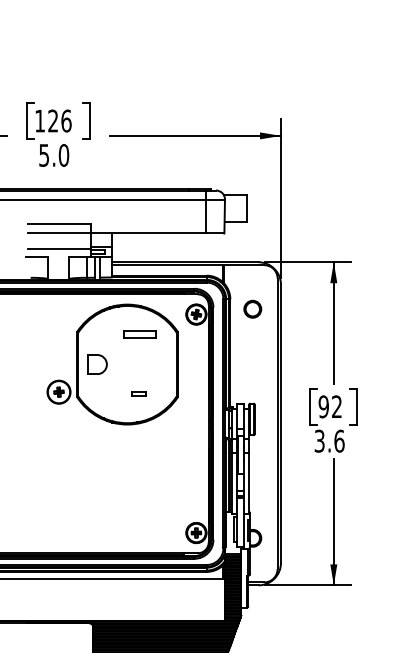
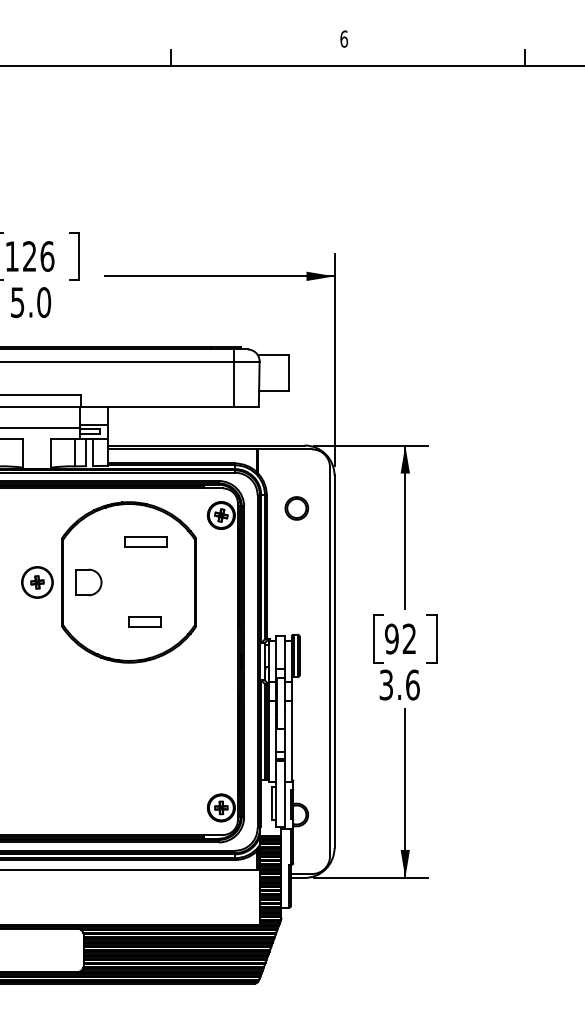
part: (59, 392) -> (37, 582), moved
part: (138, 393) -> (144, 621), size x1.67

